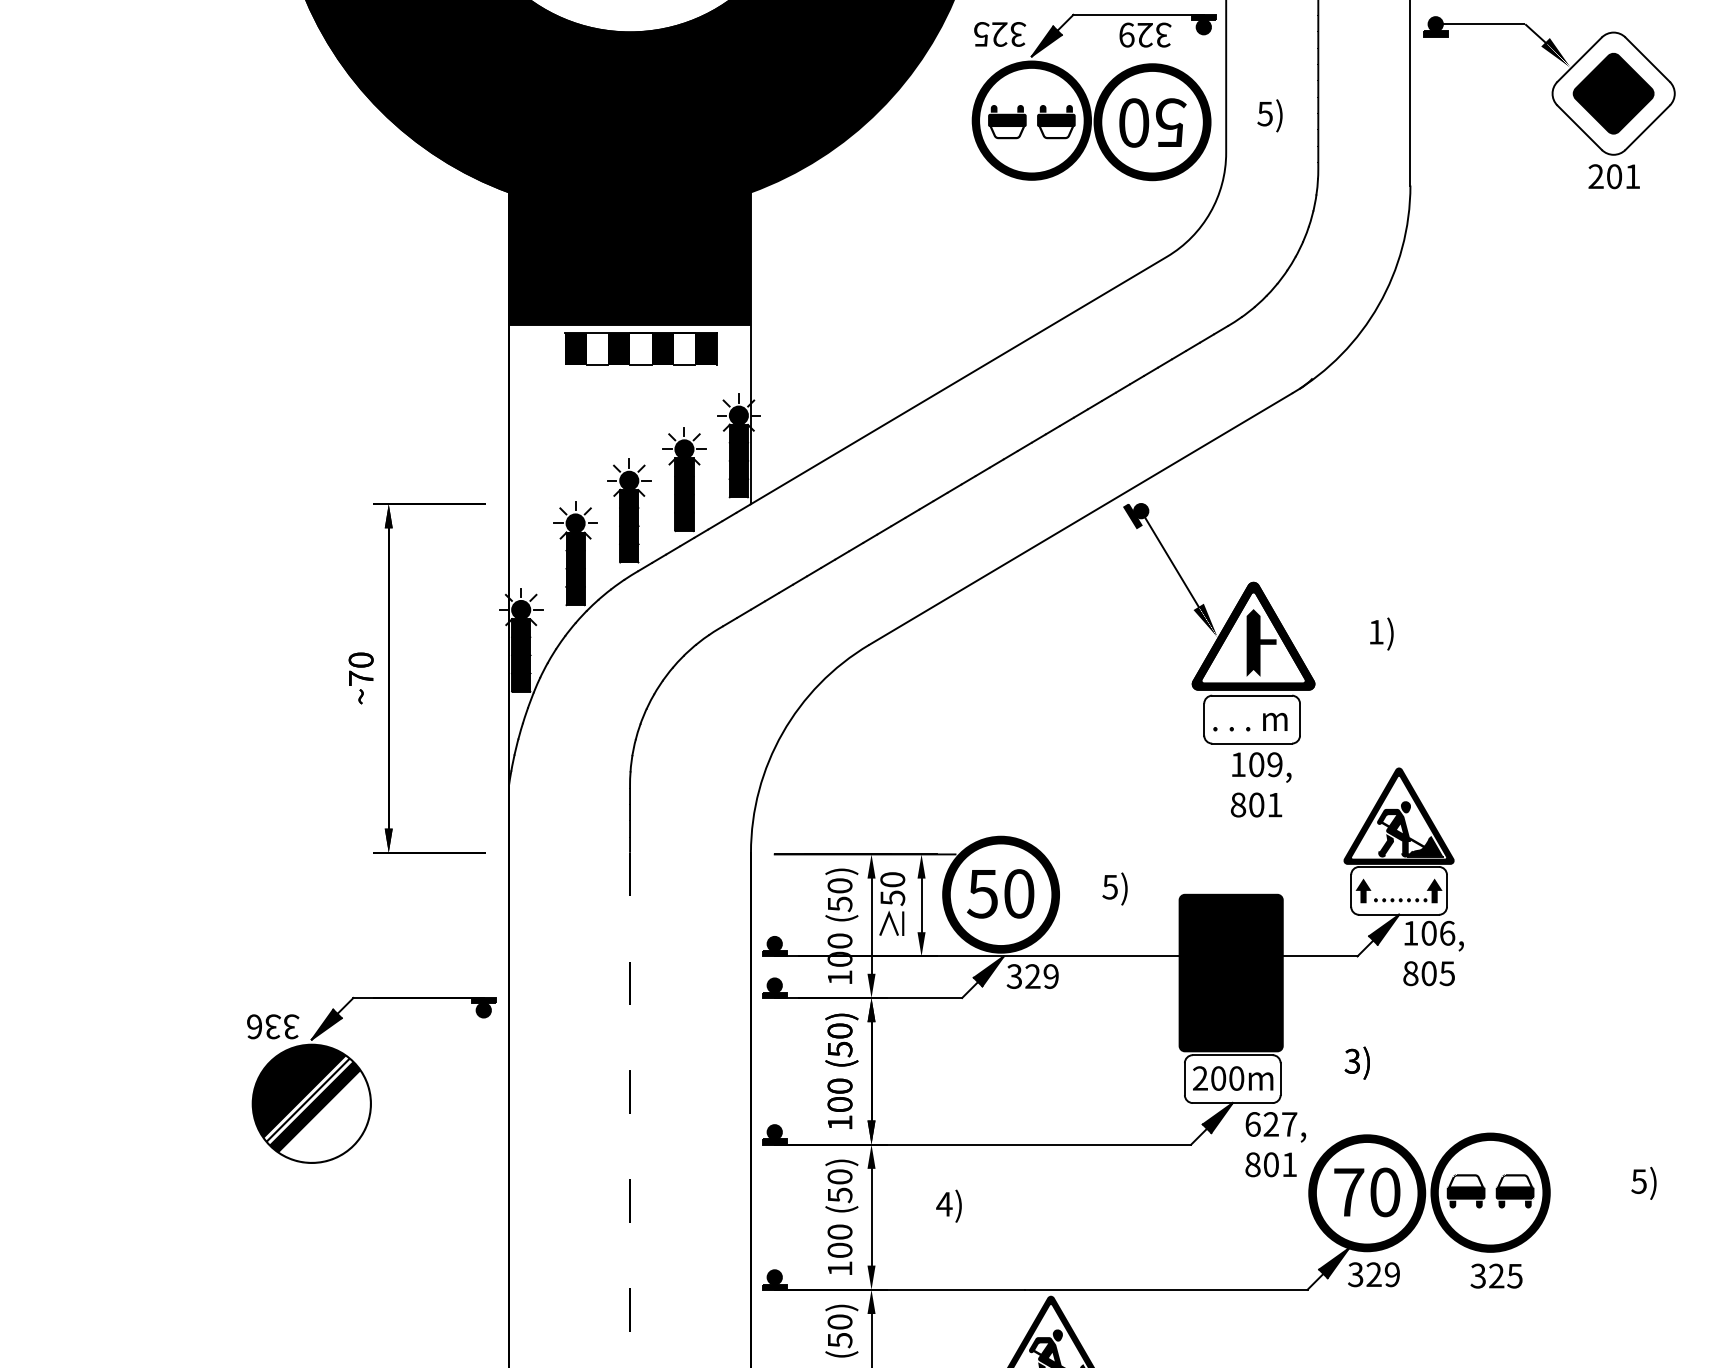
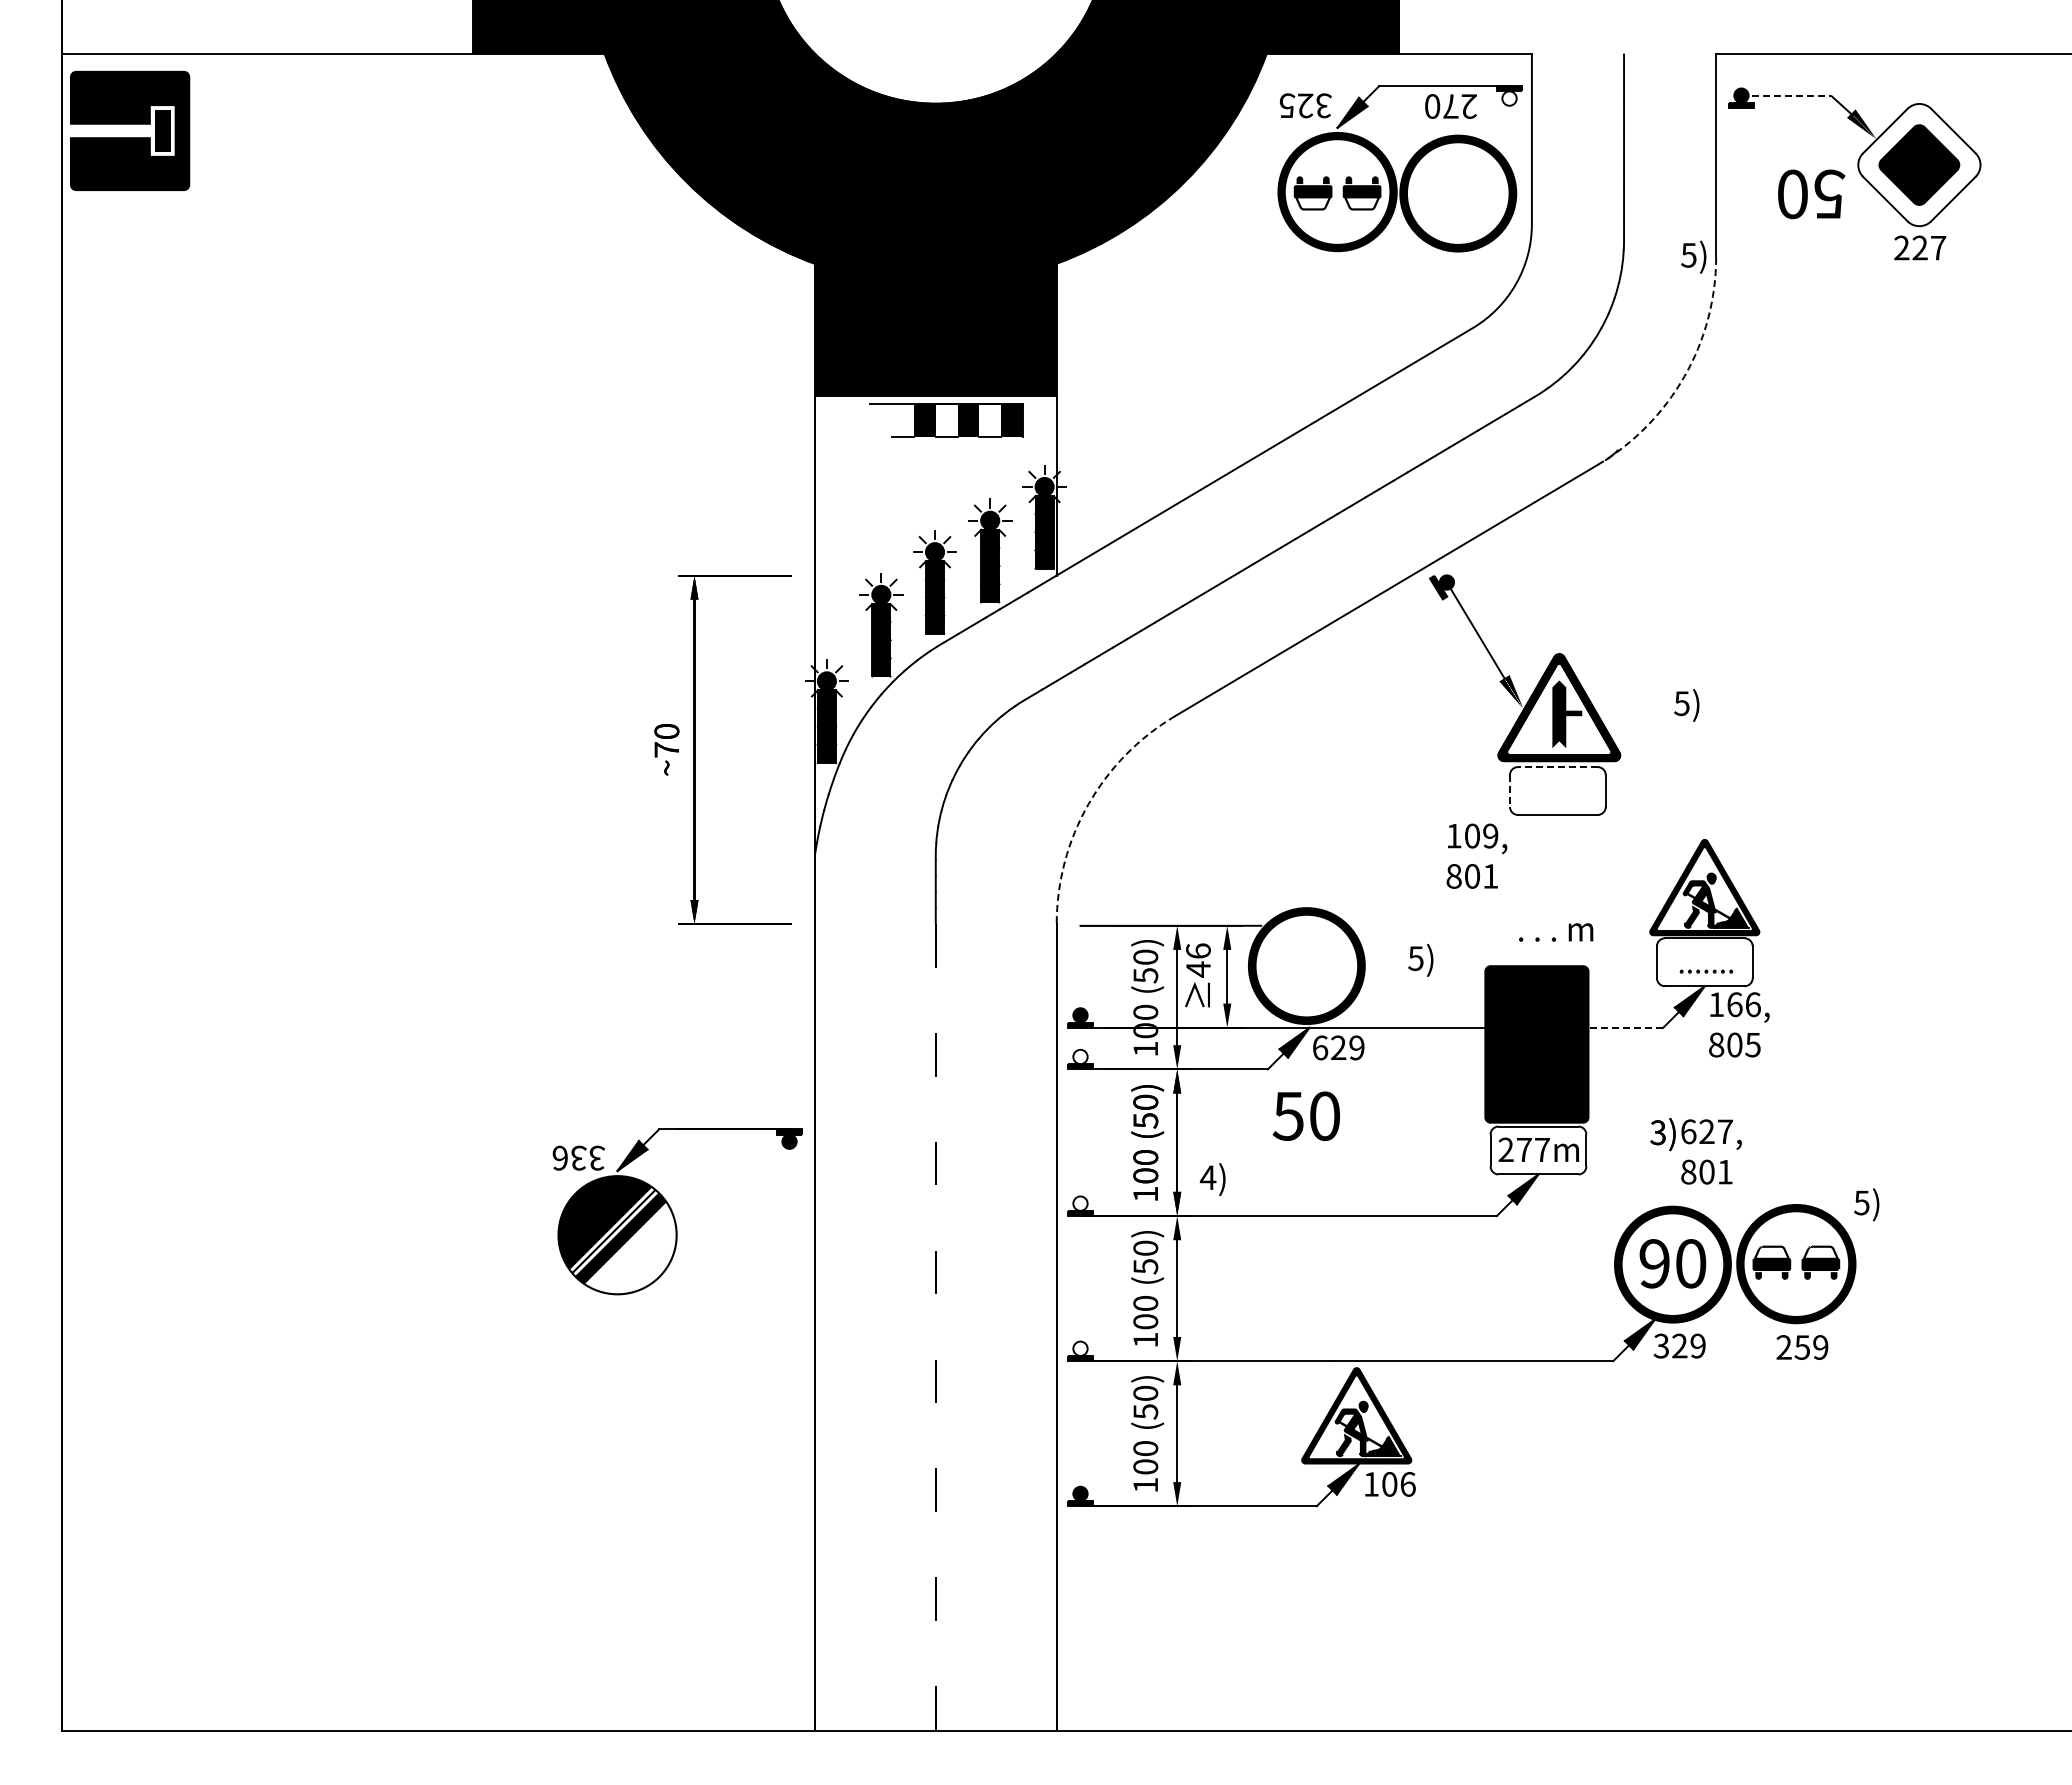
line: (1480, 24) -> (1786, 95), solid -> dashed
fill: (1203, 27) -> (1509, 98), removed
text: (1145, 35) -> (1451, 106), 329 -> 270
text: (1269, 115) -> (1693, 256), moved
text: (1152, 123) -> (1811, 194), moved
text: (1623, 176) -> (1929, 247), 201 -> 227
arc: (1378, 305) -> (1684, 376), solid -> dashed
fill: (575, 348) -> (881, 419), removed
text: (1375, 632) -> (1681, 703), 1) -> 5)
line: (1251, 696) -> (1557, 767), solid -> dashed
line: (1203, 720) -> (1509, 791), solid -> dashed
text: (1250, 722) -> (1556, 932), moved
arc: (782, 733) -> (1088, 804), solid -> dashed
text: (1260, 784) -> (1476, 855), moved
text: (892, 889) -> (1198, 960), 50 -> 46
fill: (1363, 890) -> (1669, 961), removed
fill: (1434, 890) -> (1740, 961), removed
text: (999, 893) -> (1305, 1115), moved
text: (1428, 933) -> (1734, 1004), 106, -> 166,
line: (1319, 956) -> (1625, 1027), solid -> dashed
text: (1014, 976) -> (1320, 1047), 329 -> 629
fill: (774, 985) -> (1080, 1056), removed
text: (1227, 1078) -> (1533, 1149), 200m -> 277m
part: (371, 1080) -> (677, 1211), moved
fill: (774, 1132) -> (1080, 1203), removed
text: (1275, 1144) -> (1711, 1151), moved
text: (1643, 1183) -> (1866, 1204), moved
text: (1348, 1192) -> (1654, 1263), 70 -> 90
text: (948, 1206) -> (1212, 1179), moved
text: (1496, 1276) -> (1802, 1347), 325 -> 259
fill: (774, 1277) -> (1080, 1348), removed

